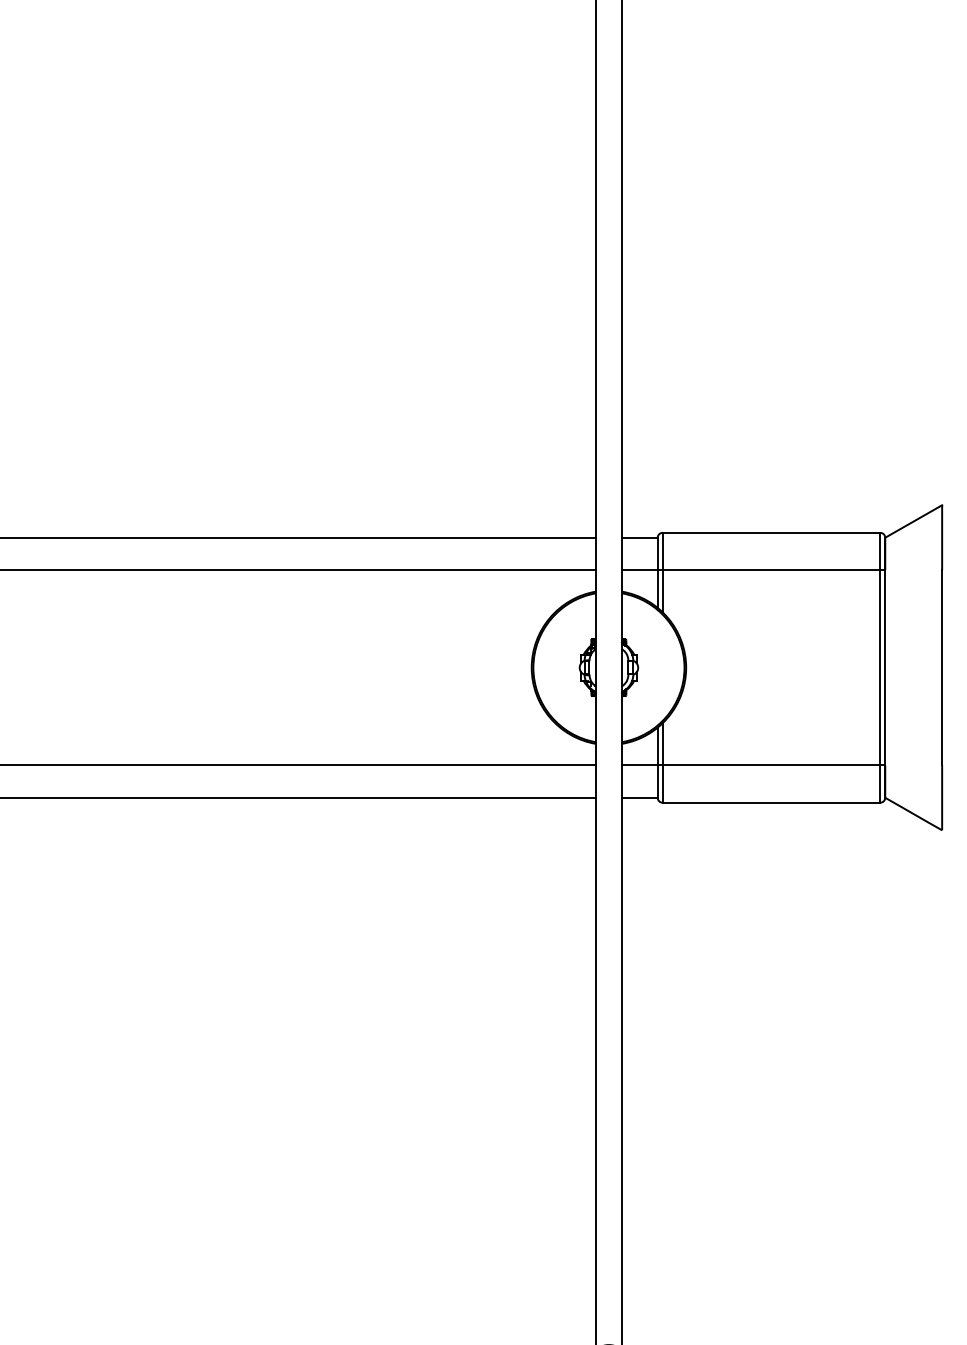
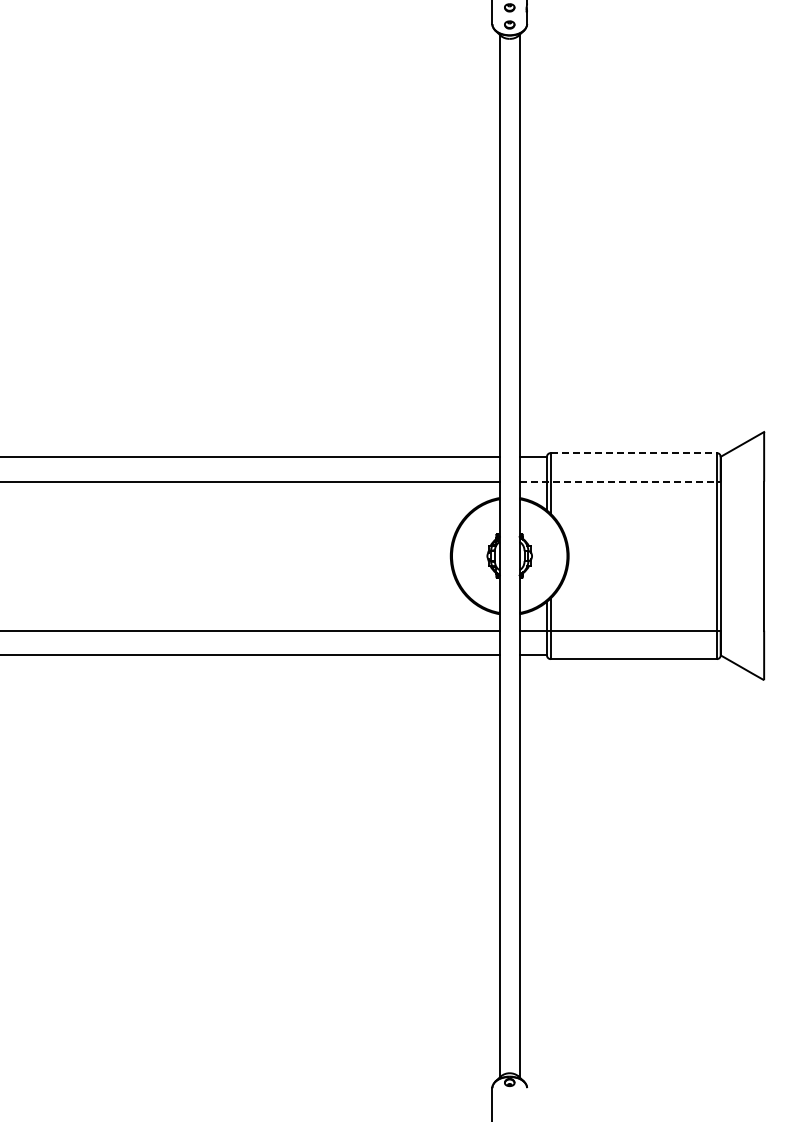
line: (772, 533) -> (634, 453), solid -> dashed
line: (754, 570) -> (620, 481), solid -> dashed

